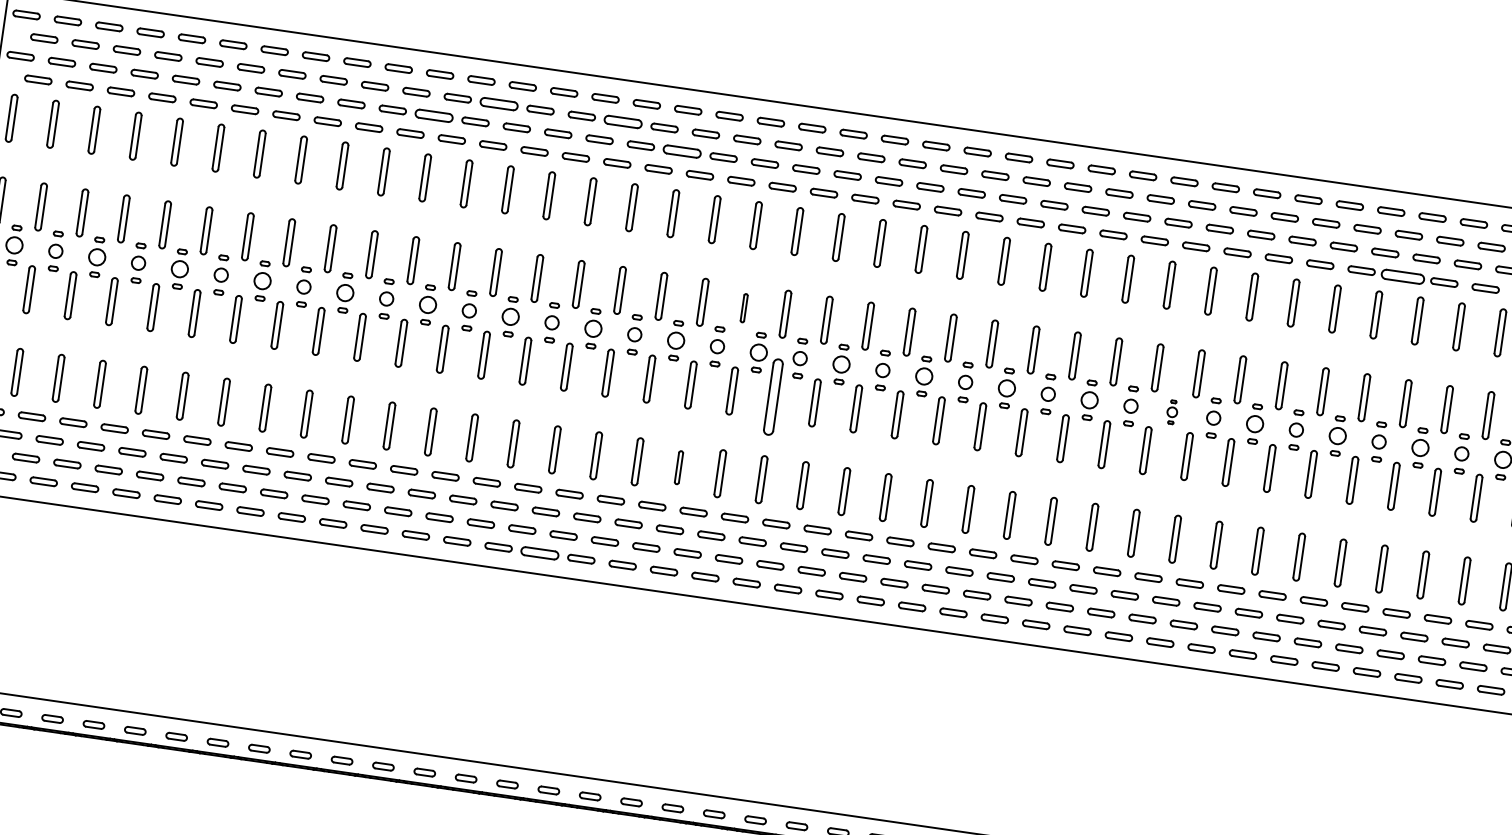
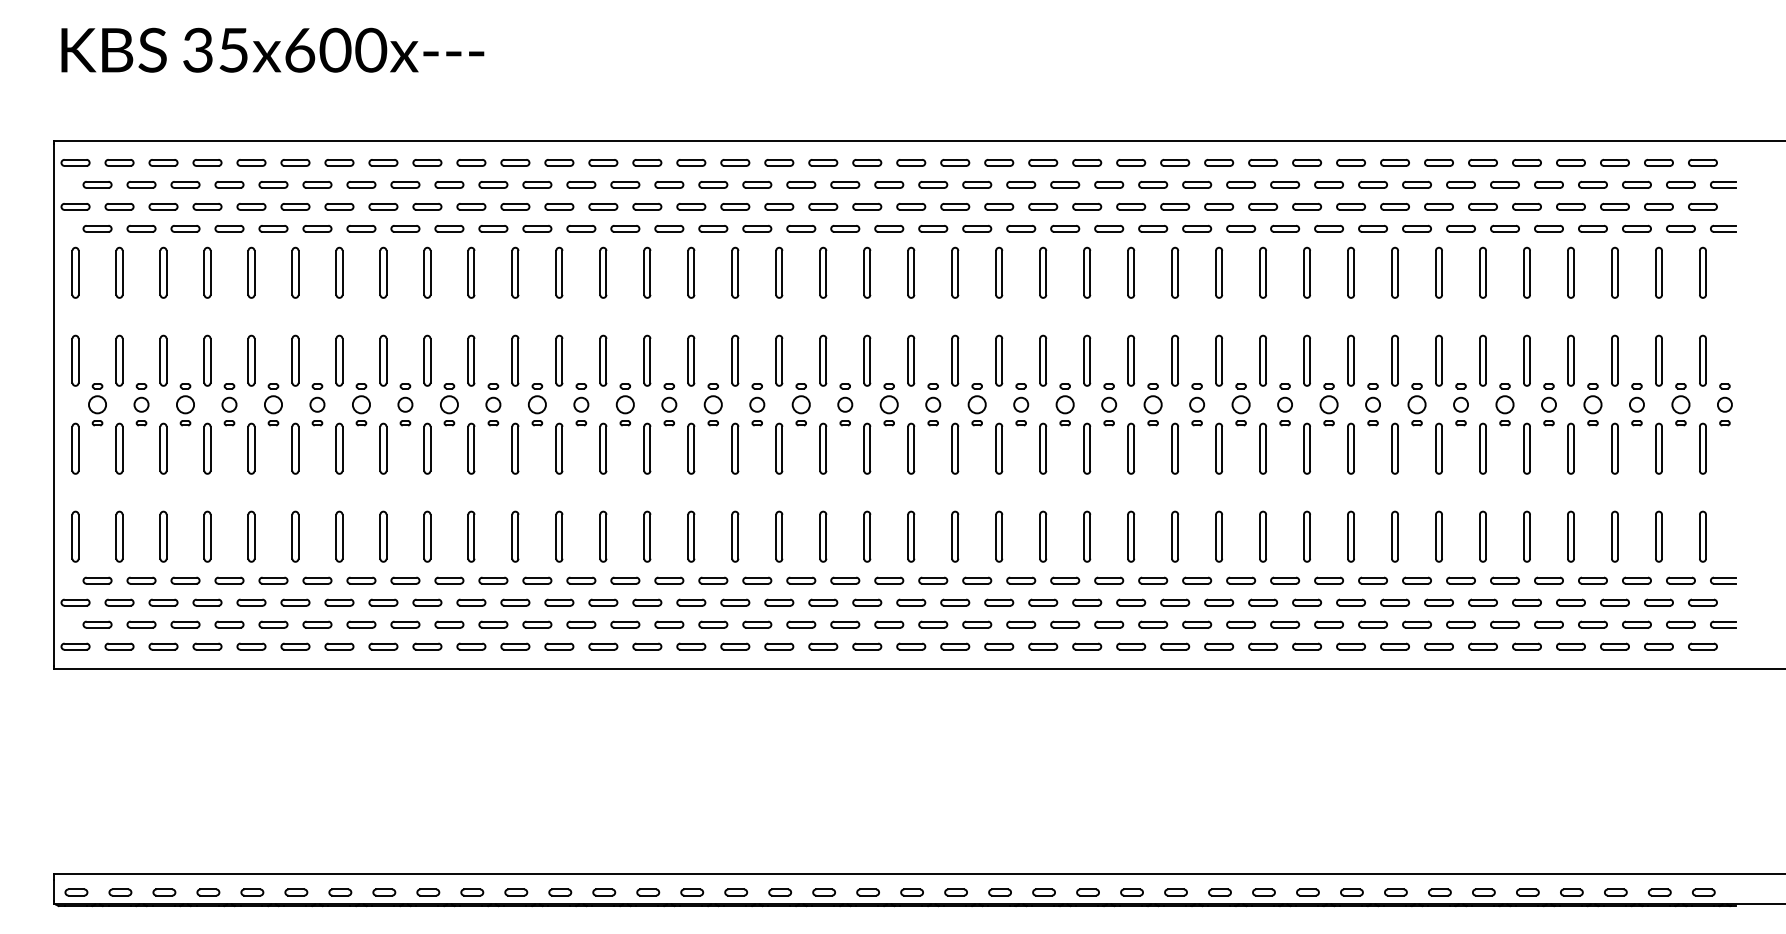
part: (499, 103) -> (581, 184), size x0.71
part: (434, 115) -> (515, 206), size x0.71
part: (623, 121) -> (713, 184), size x0.71
part: (682, 151) -> (779, 206), size x0.71
part: (1402, 276) -> (1548, 228), size x0.62
part: (744, 308) -> (867, 360), size x1.67
part: (773, 396) -> (911, 448), size x0.62
part: (1171, 411) -> (1328, 404), size x1.67
part: (679, 467) -> (823, 536), size x1.43
part: (540, 553) -> (691, 646), size x0.71

